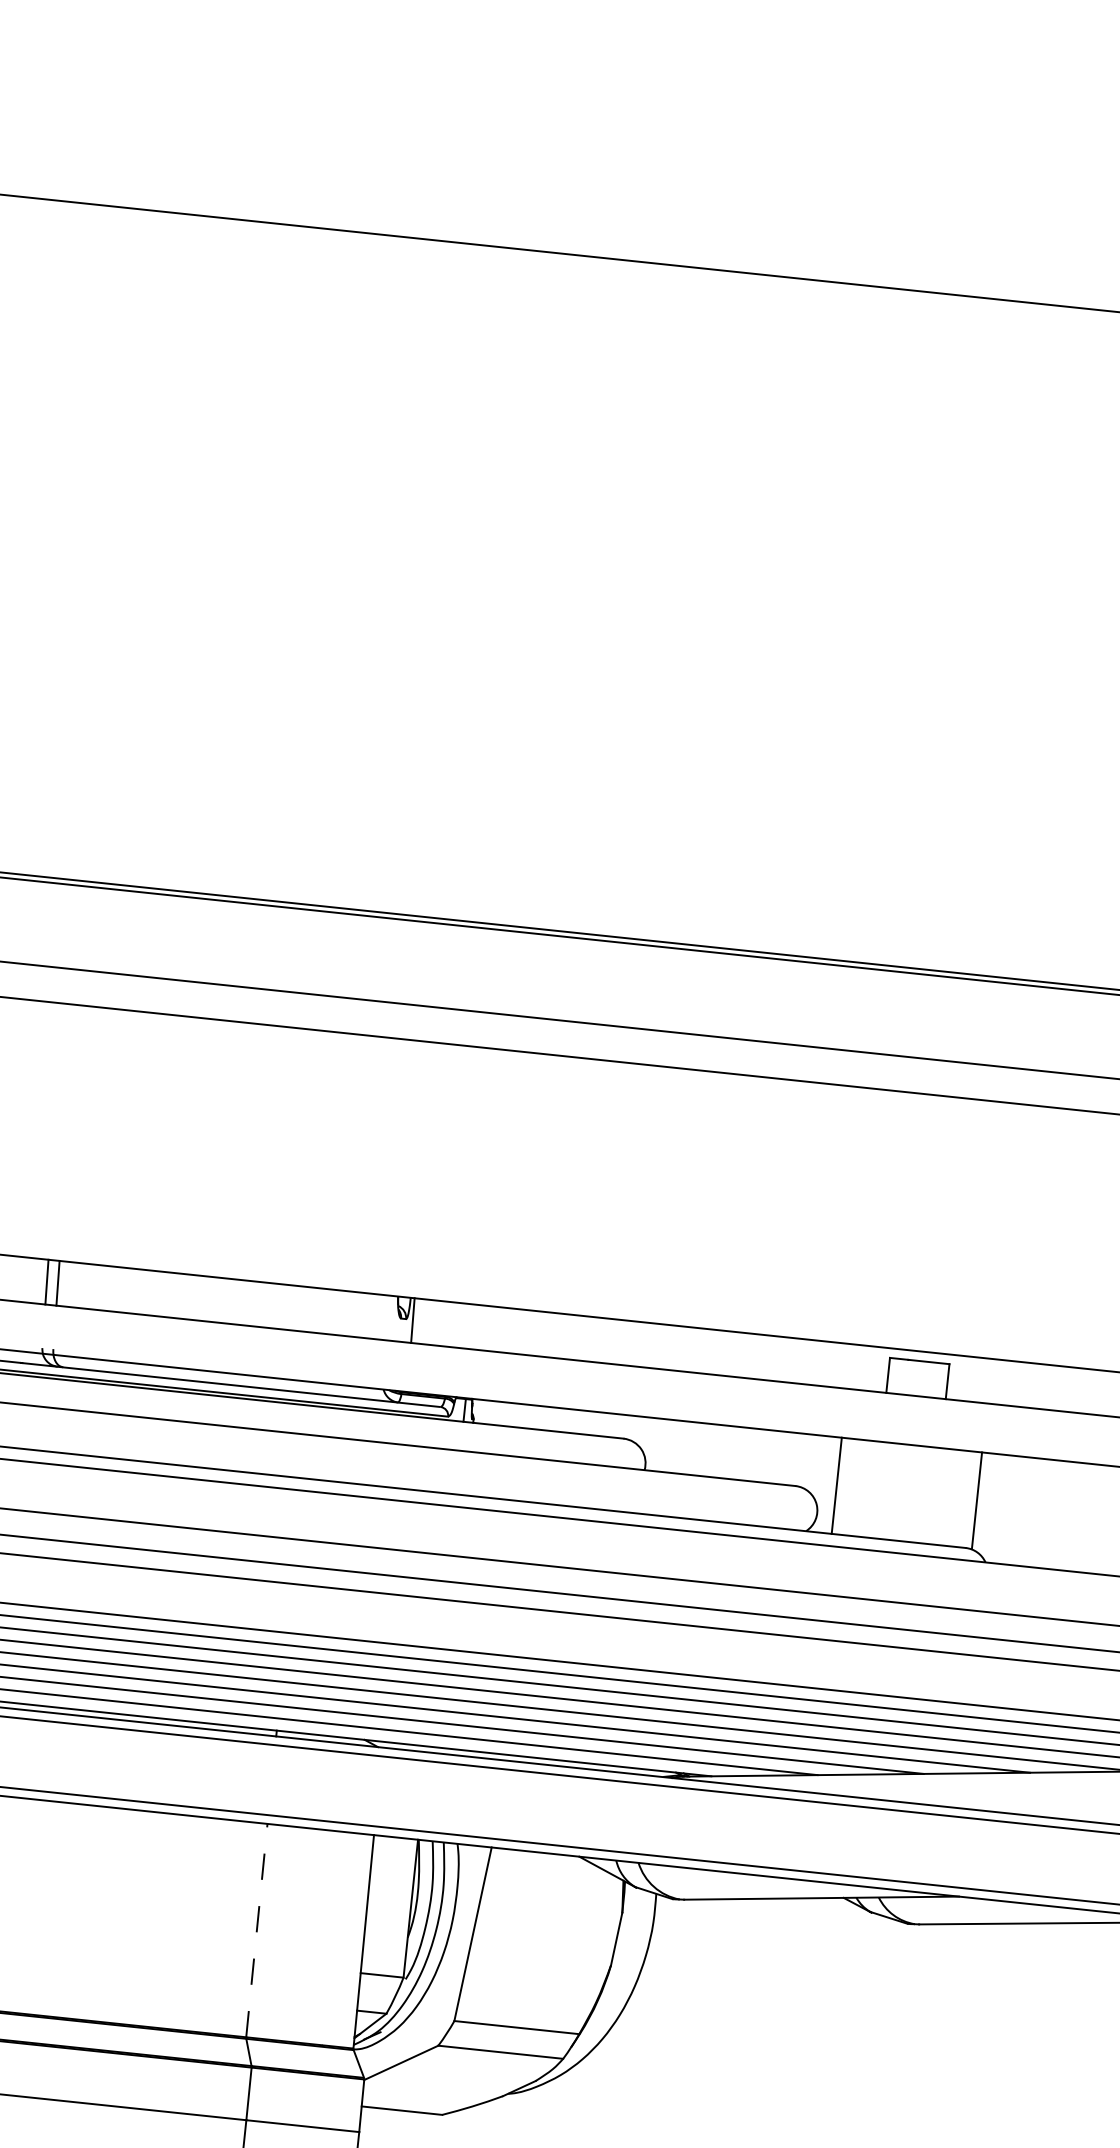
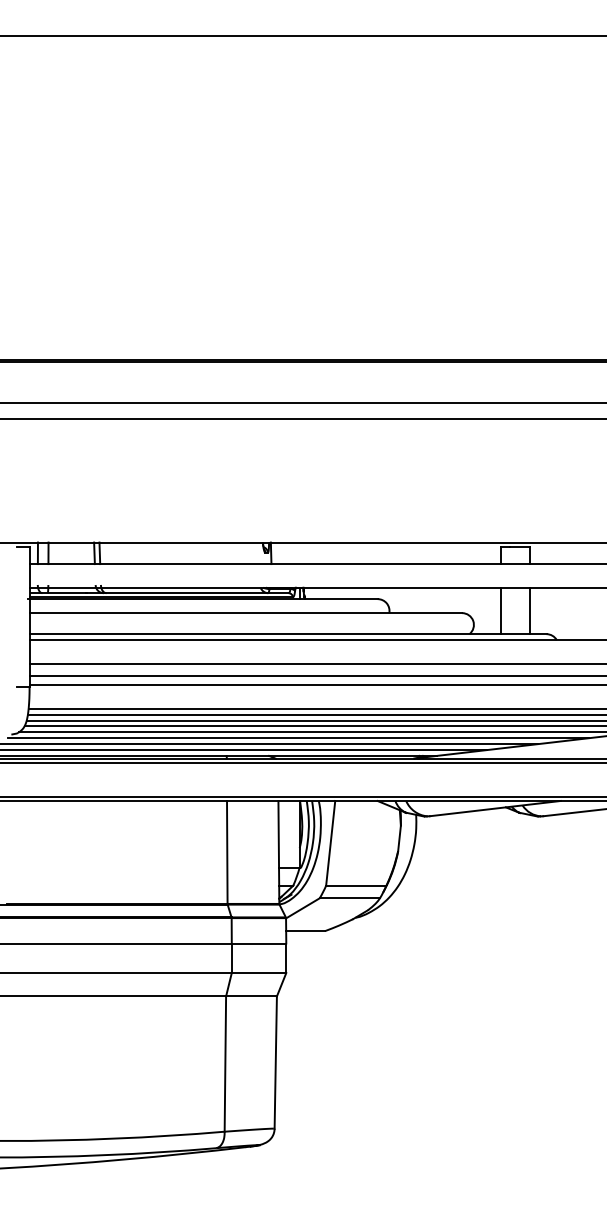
line: (836, 1484) -> (500, 610), moved
line: (976, 1499) -> (529, 610), moved
line: (257, 1928) -> (227, 851), dashed -> solid

